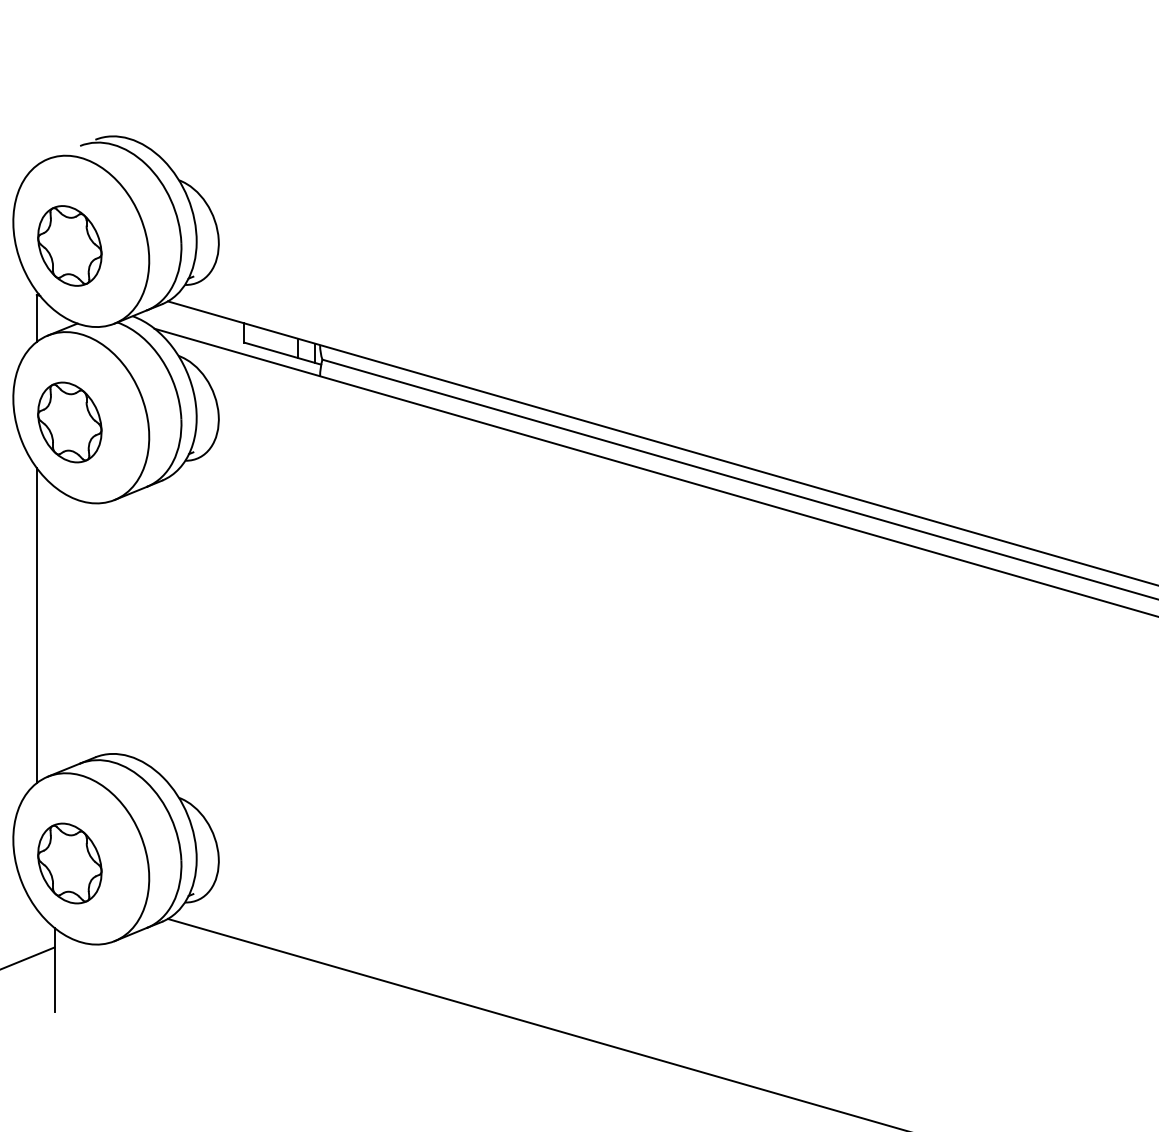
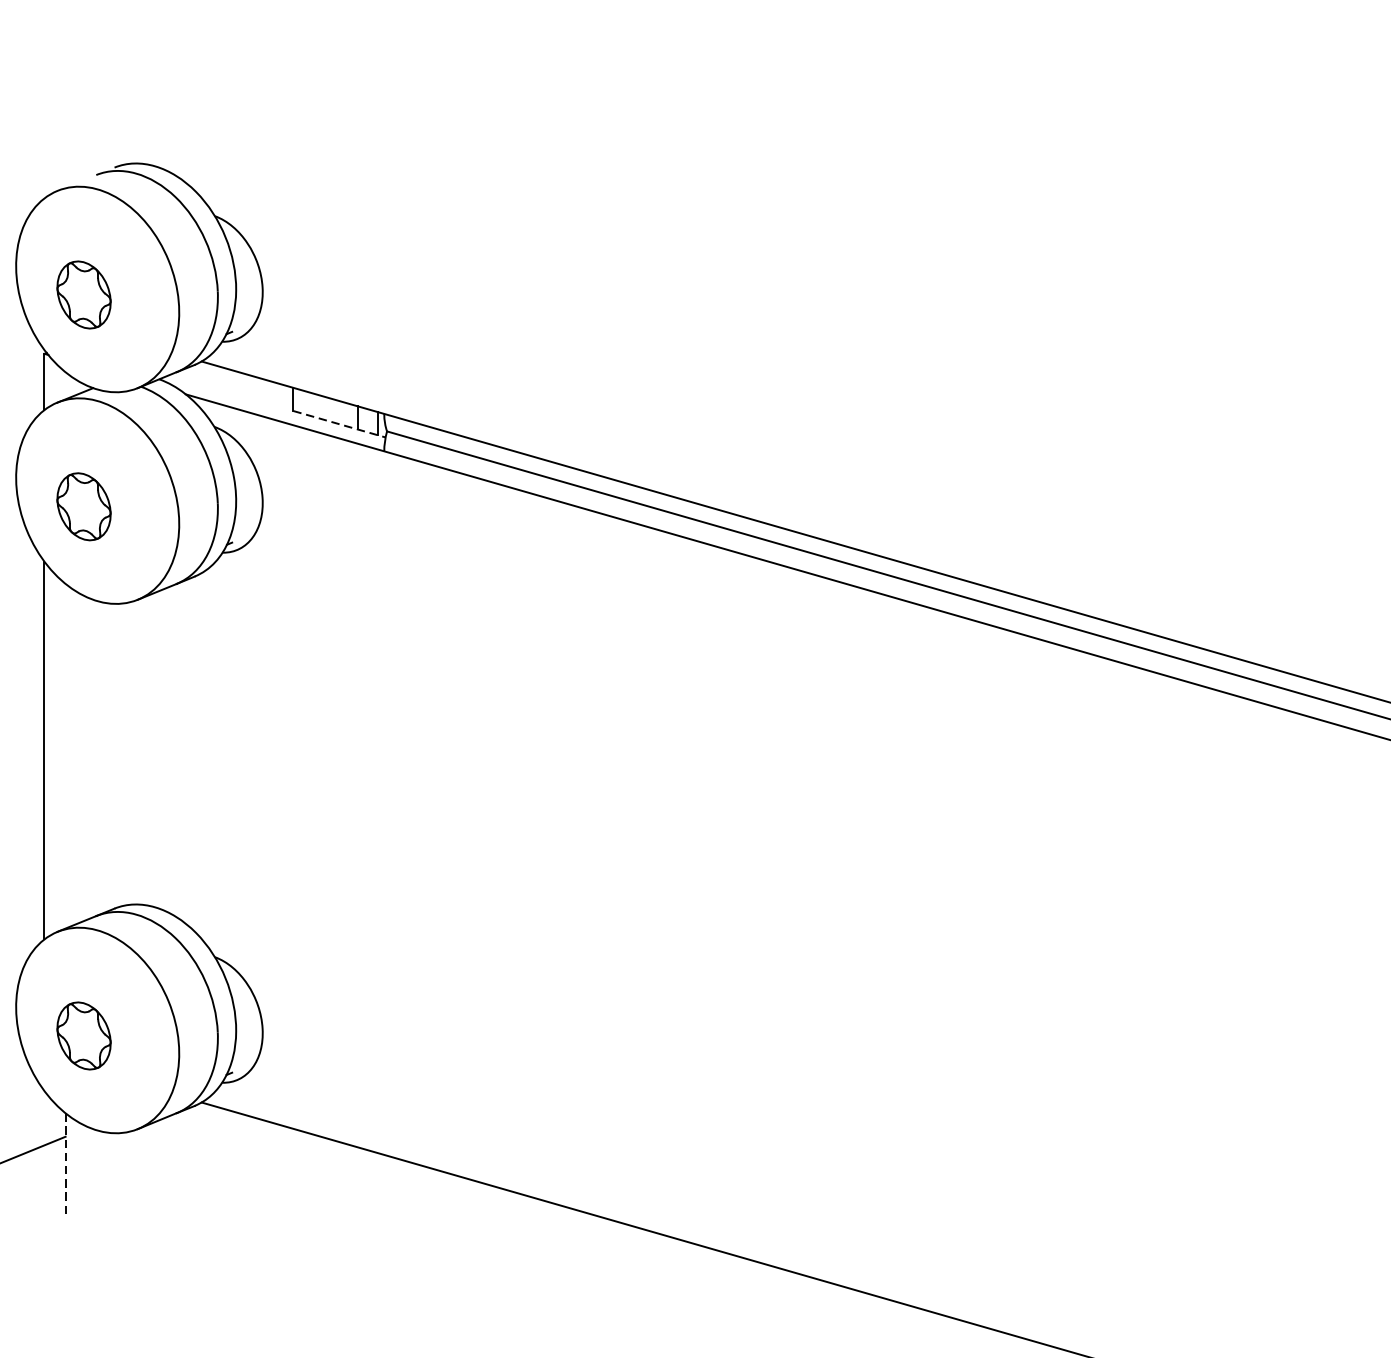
part: (69, 245) -> (83, 294), size x0.7
line: (282, 353) -> (339, 424), solid -> dashed
part: (69, 422) -> (83, 506), size x0.7
part: (69, 863) -> (83, 1035), size x0.7
line: (54, 969) -> (65, 1163), solid -> dashed

